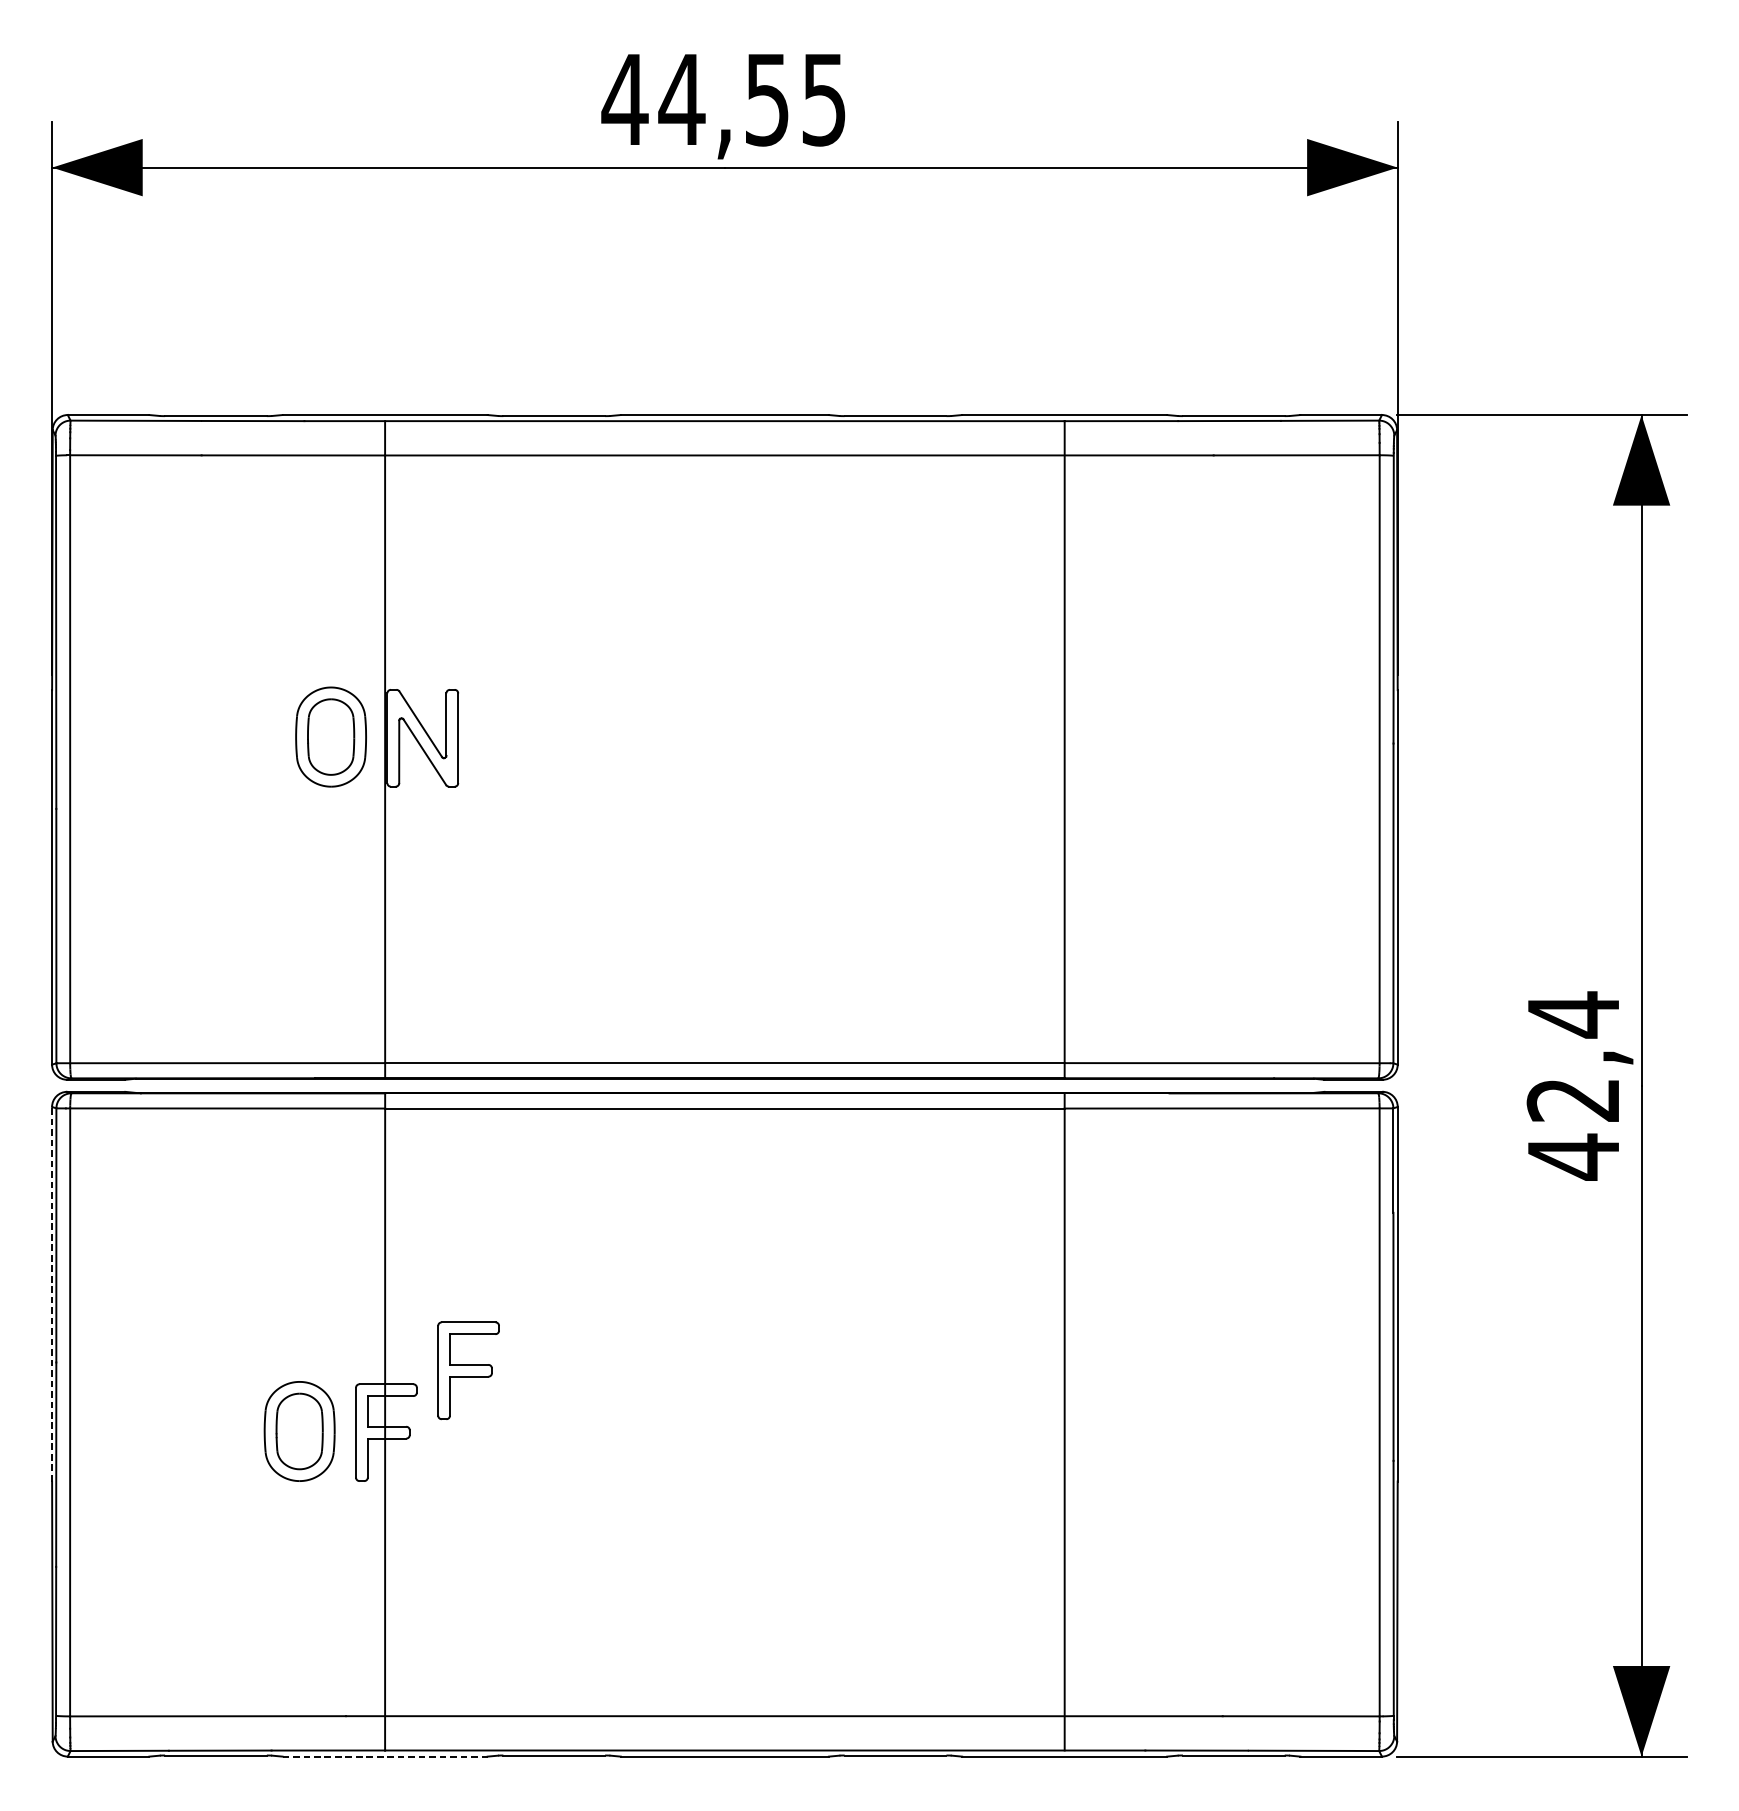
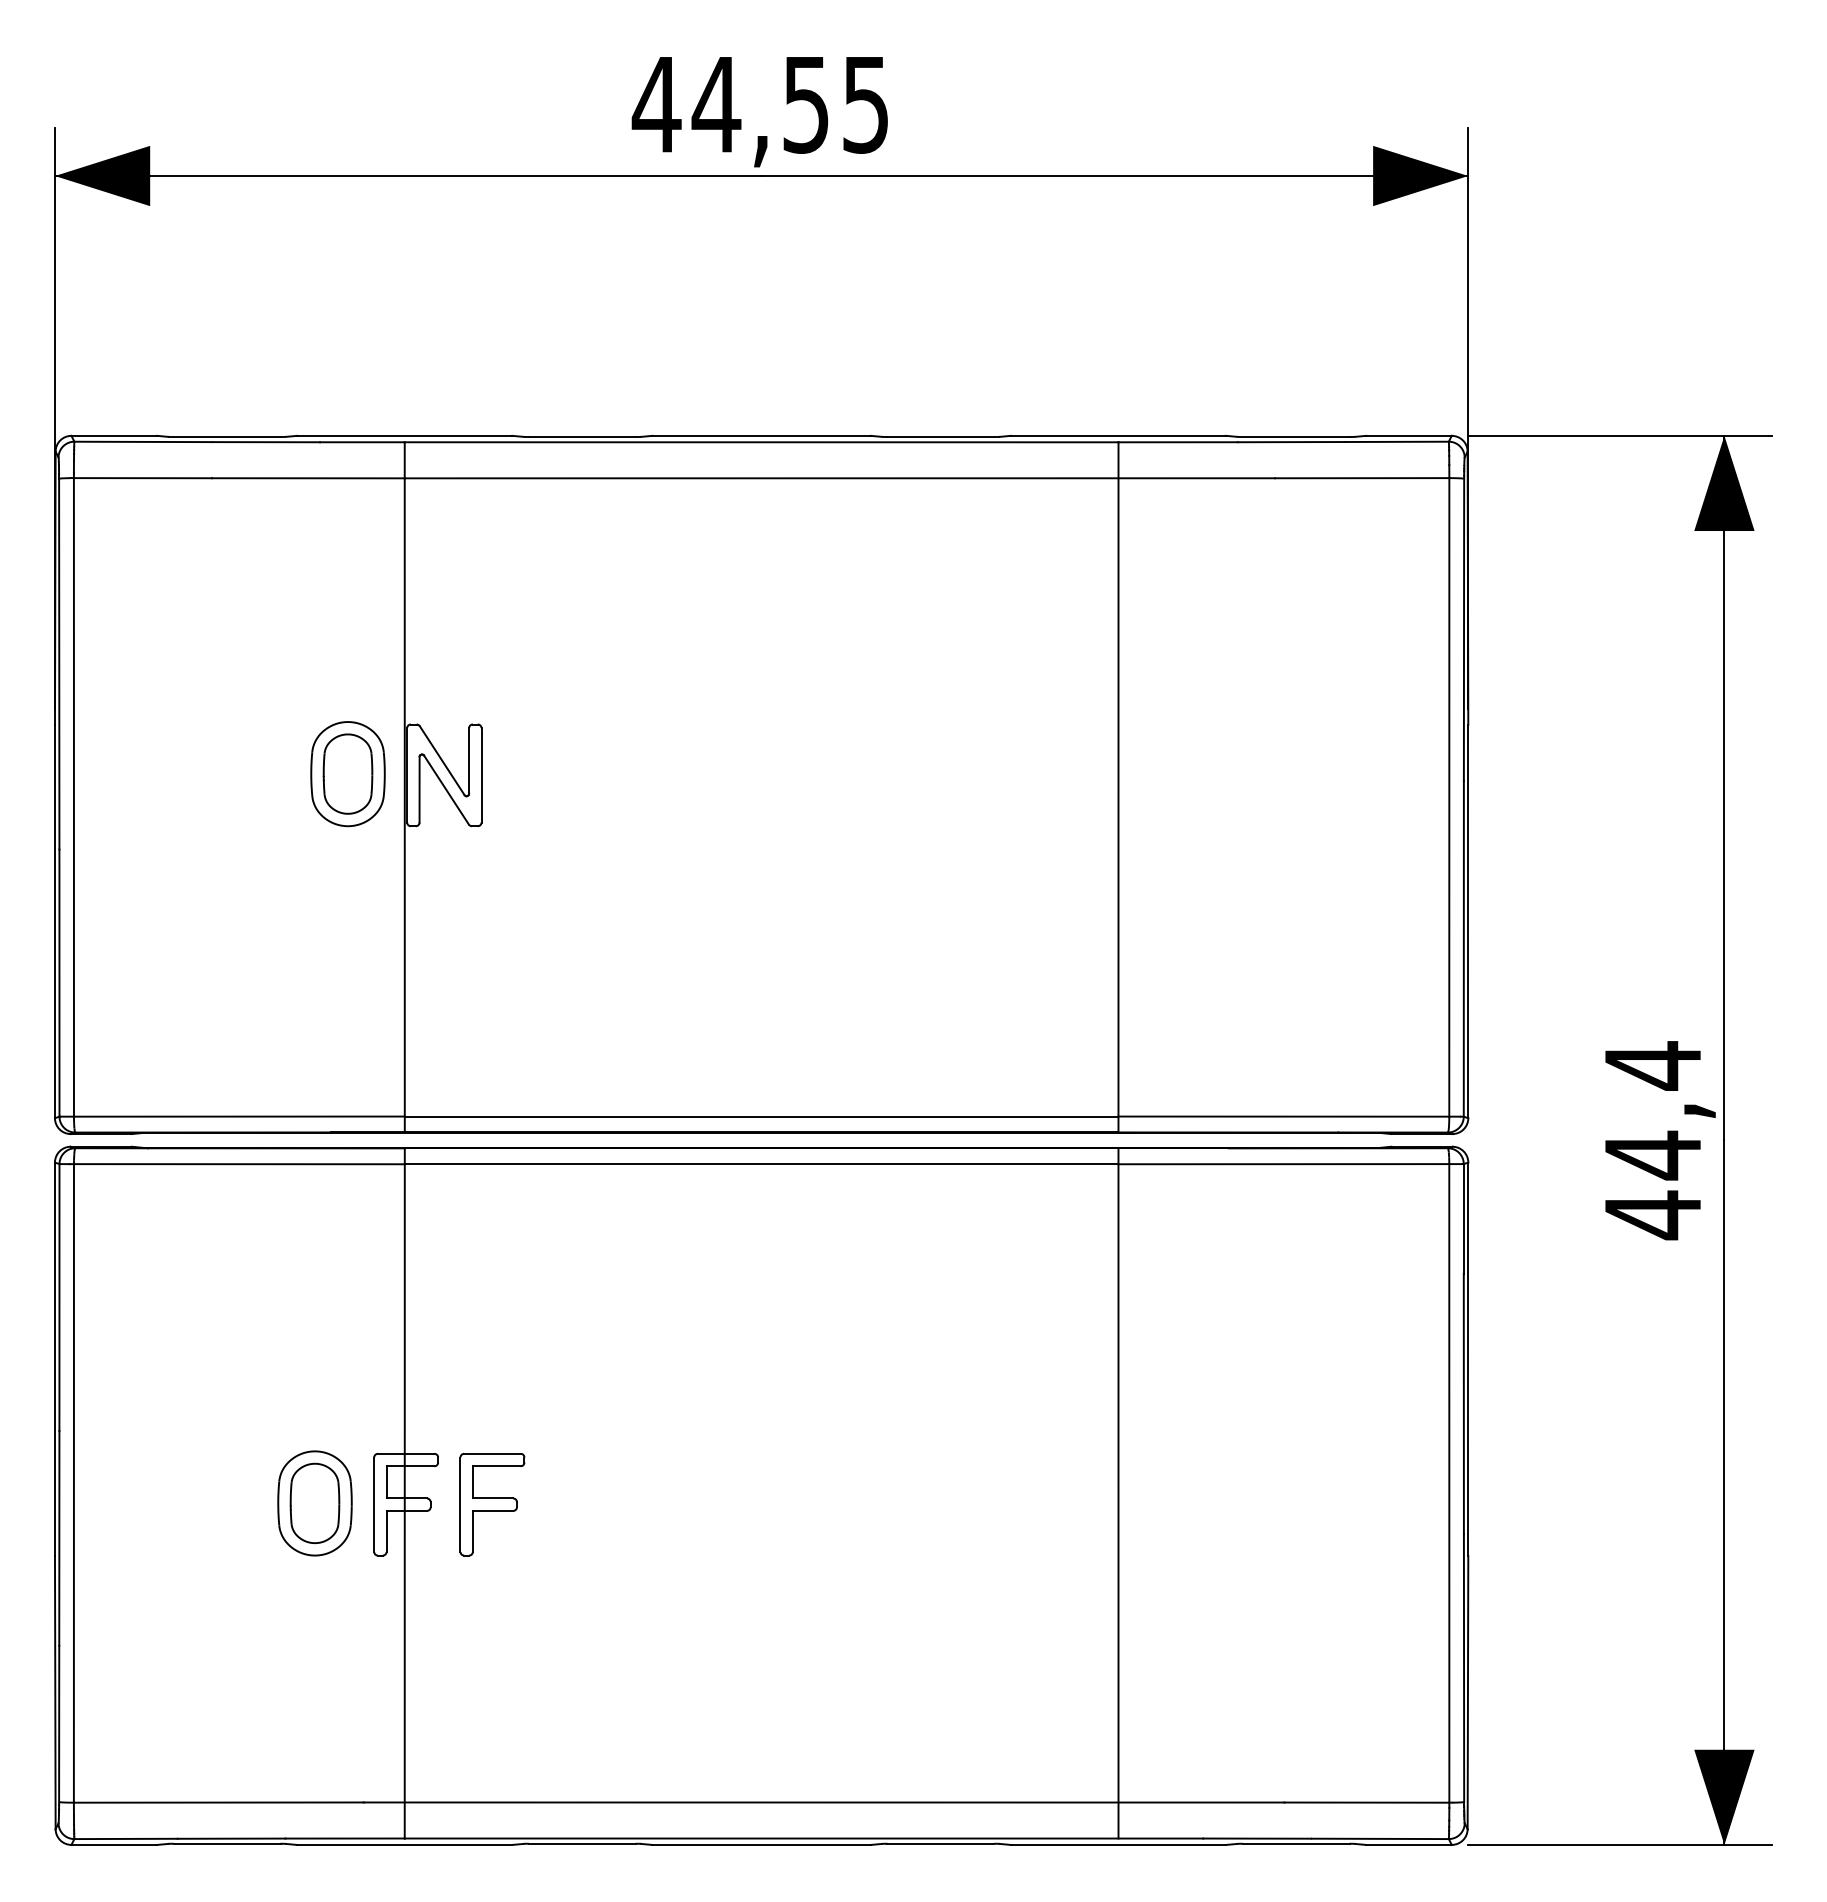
text: (1572, 1100) -> (1651, 1155), 42,4 -> 44,4
line: (51, 1294) -> (54, 1359), dashed -> solid
part: (468, 1370) -> (492, 1504), moved
line: (384, 1756) -> (404, 1844), dashed -> solid

